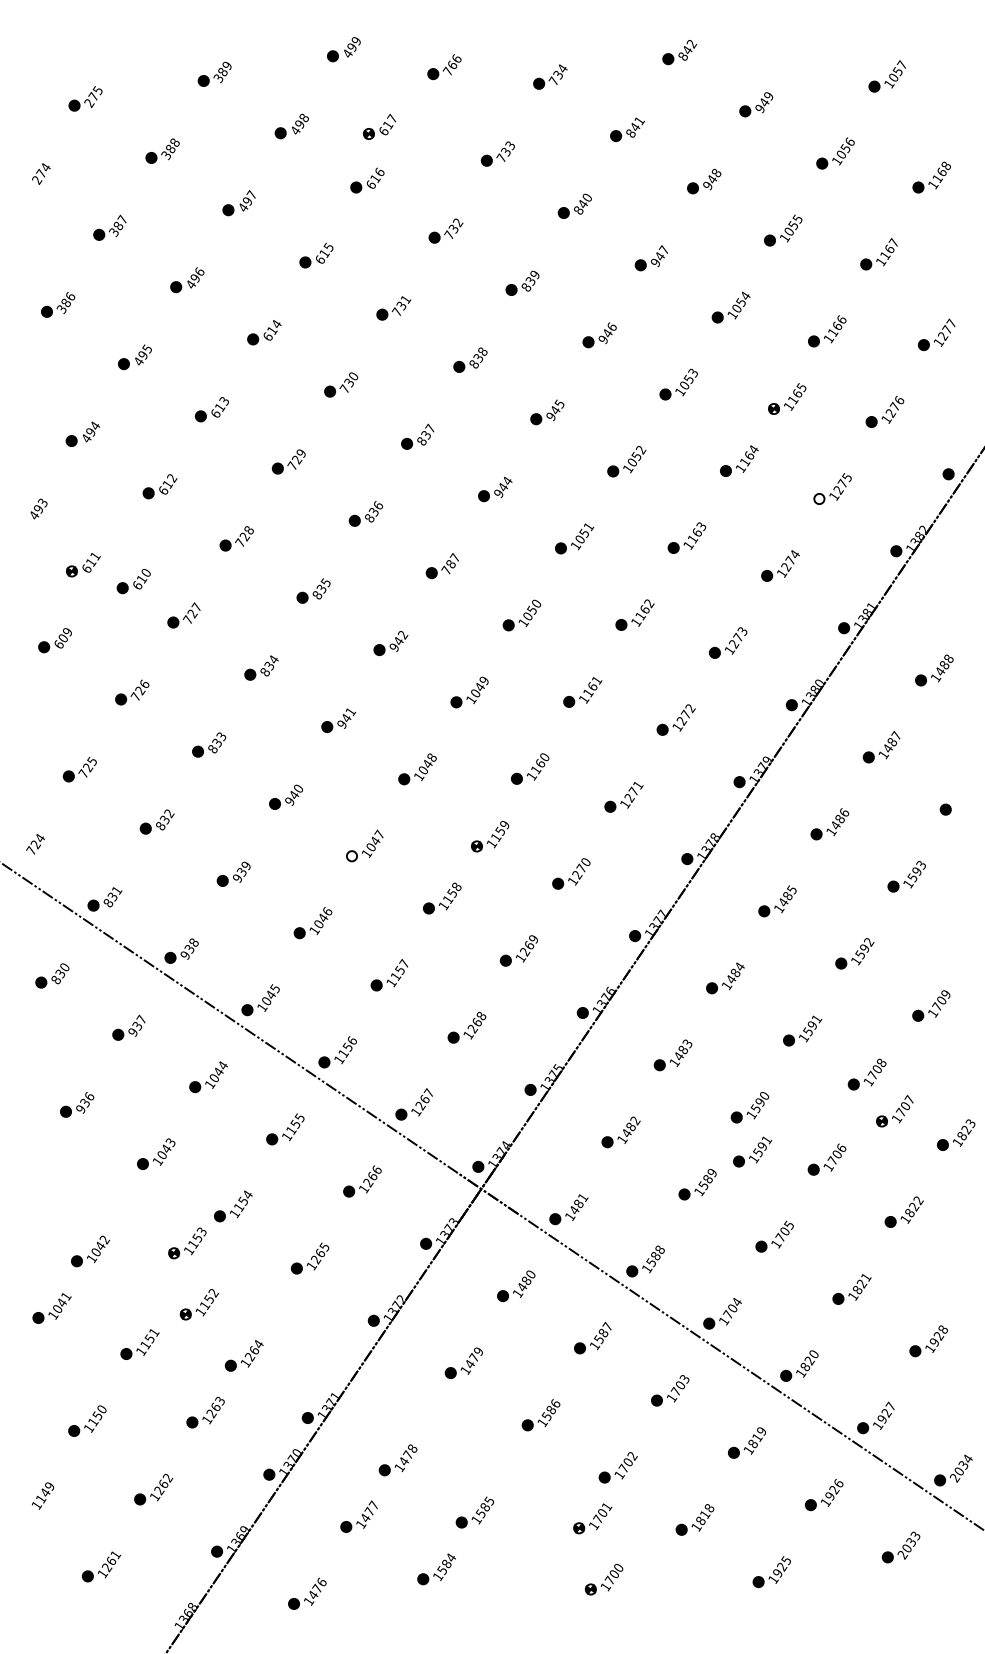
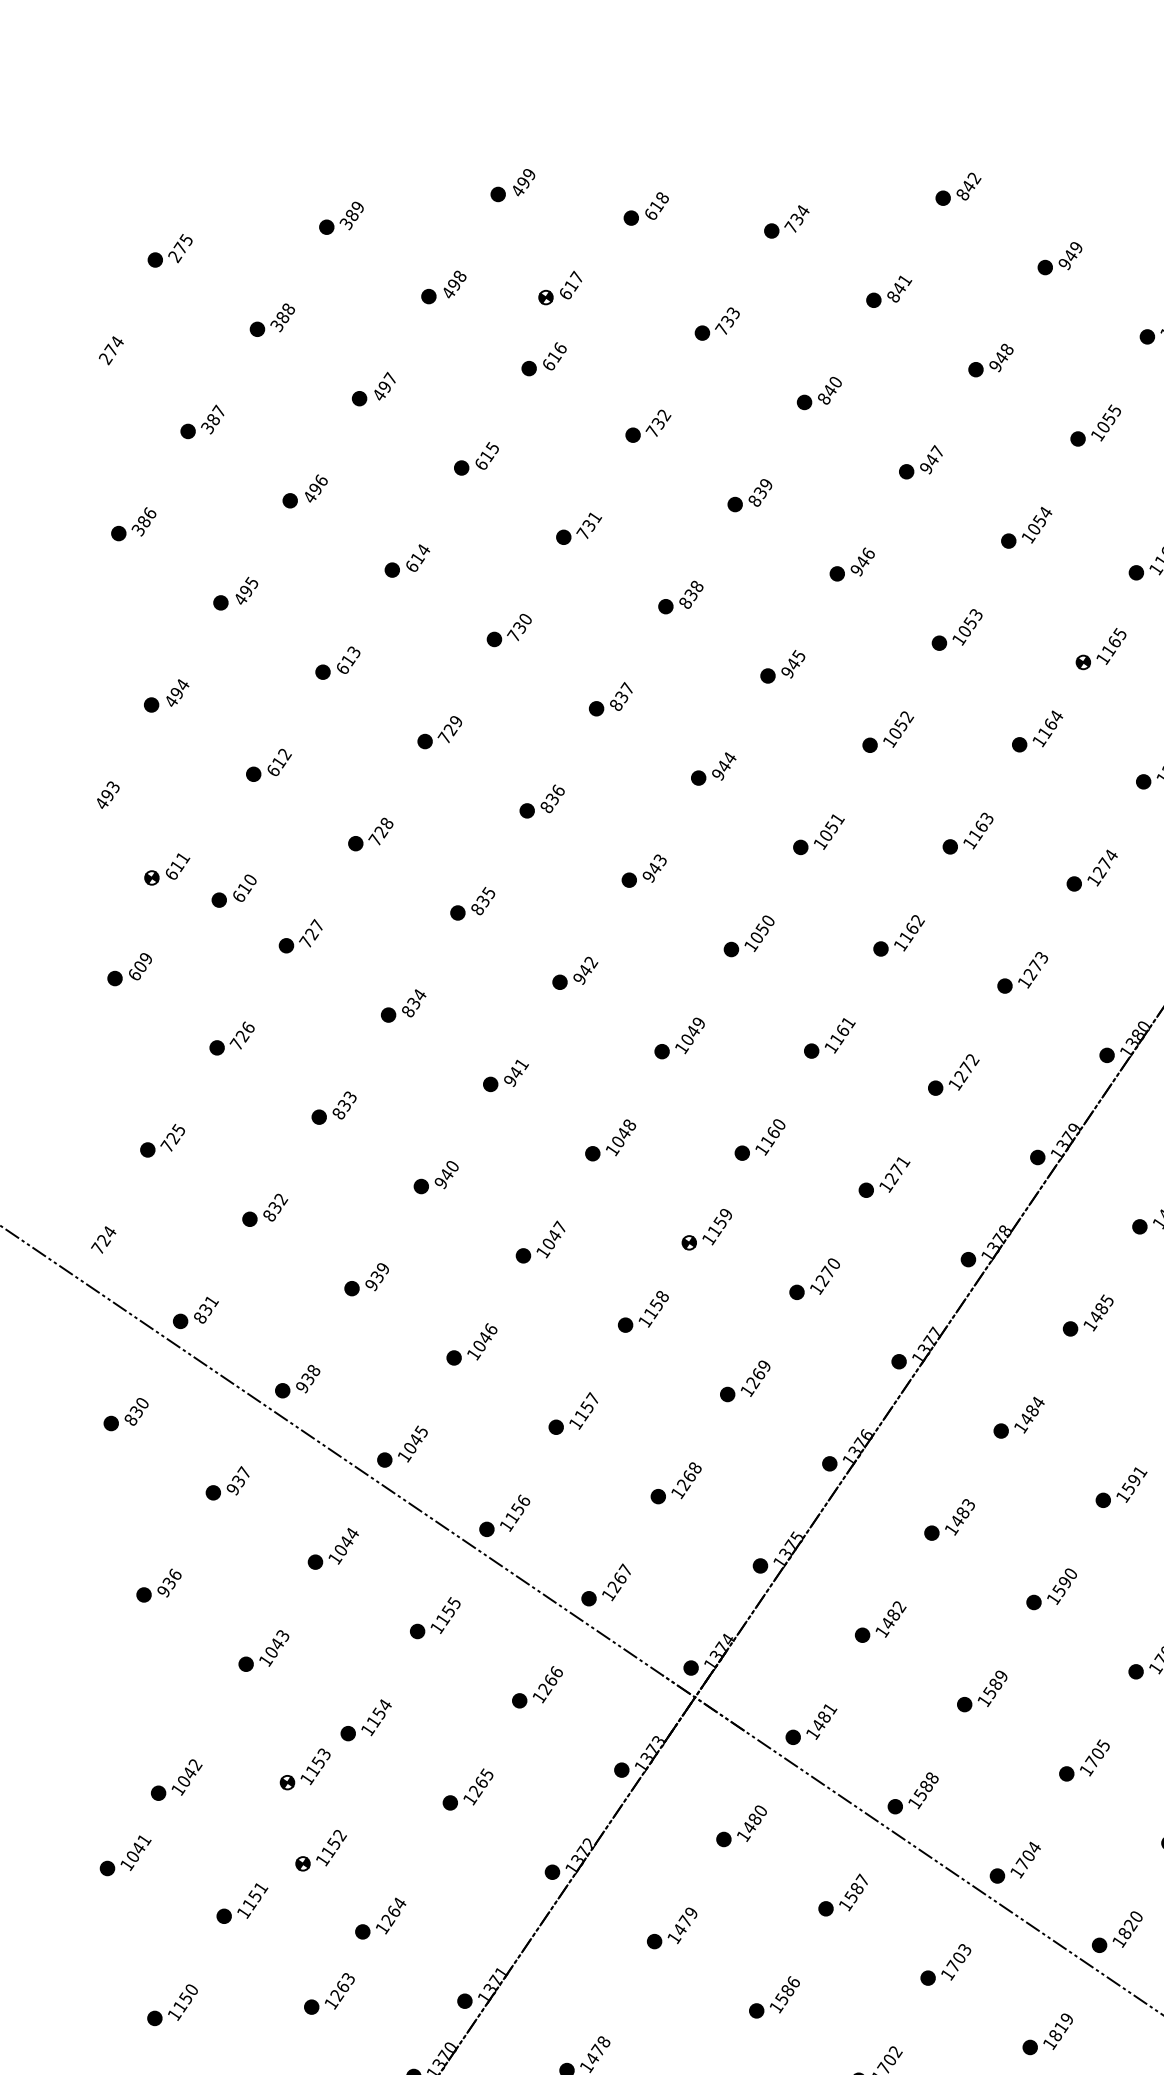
text: (451, 64) -> (655, 205), 766 -> 618
fill: (819, 498) -> (1143, 781), added
text: (450, 563) -> (654, 867), 787 -> 943
fill: (351, 856) -> (522, 1256), added
part: (752, 1151) -> (1054, 1647), removed

